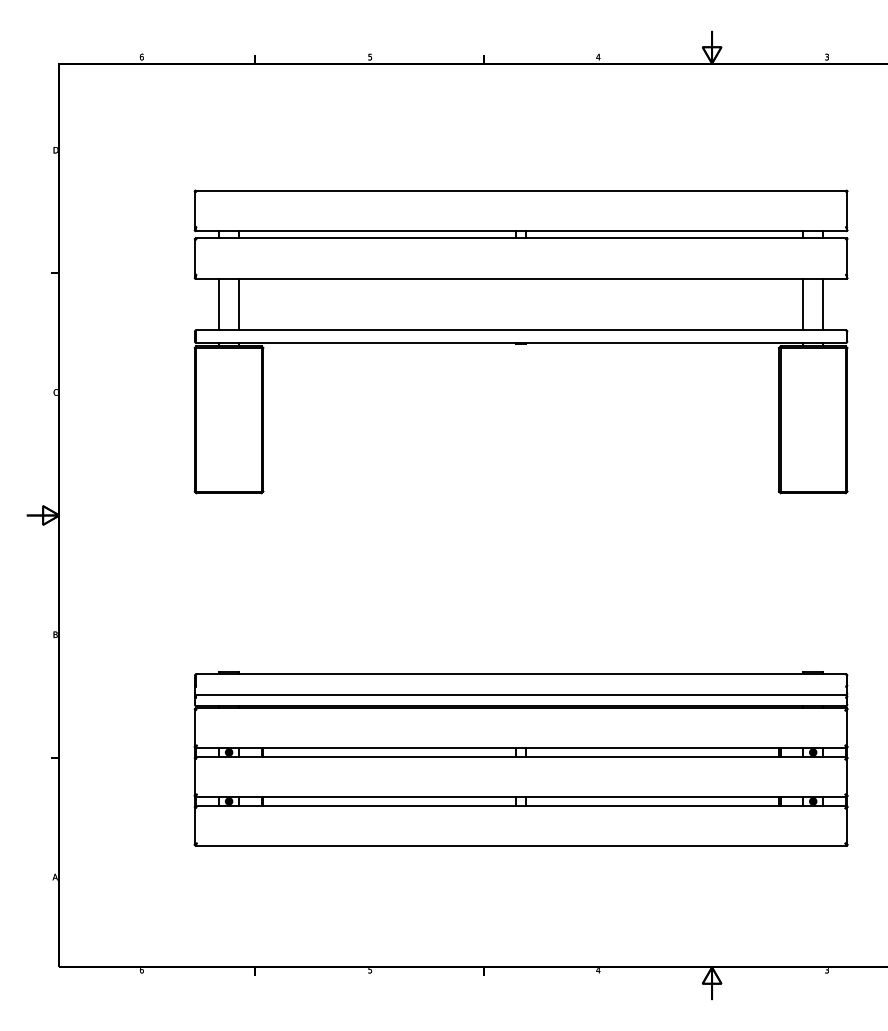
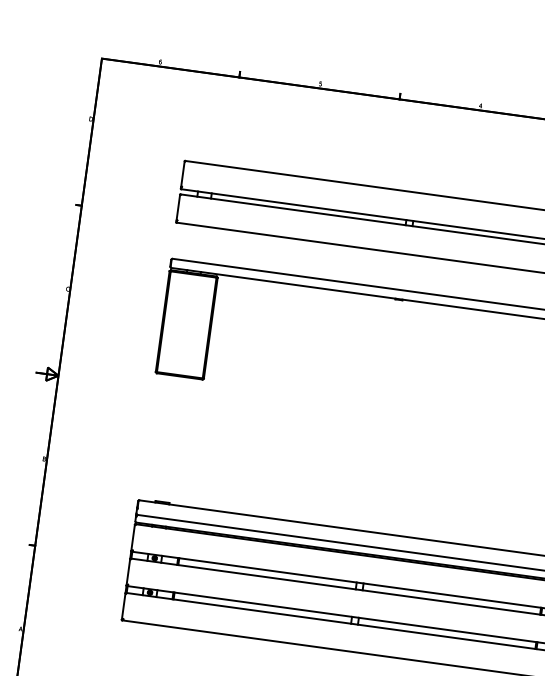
line: (219, 304) -> (191, 243), removed
line: (238, 304) -> (204, 244), removed

